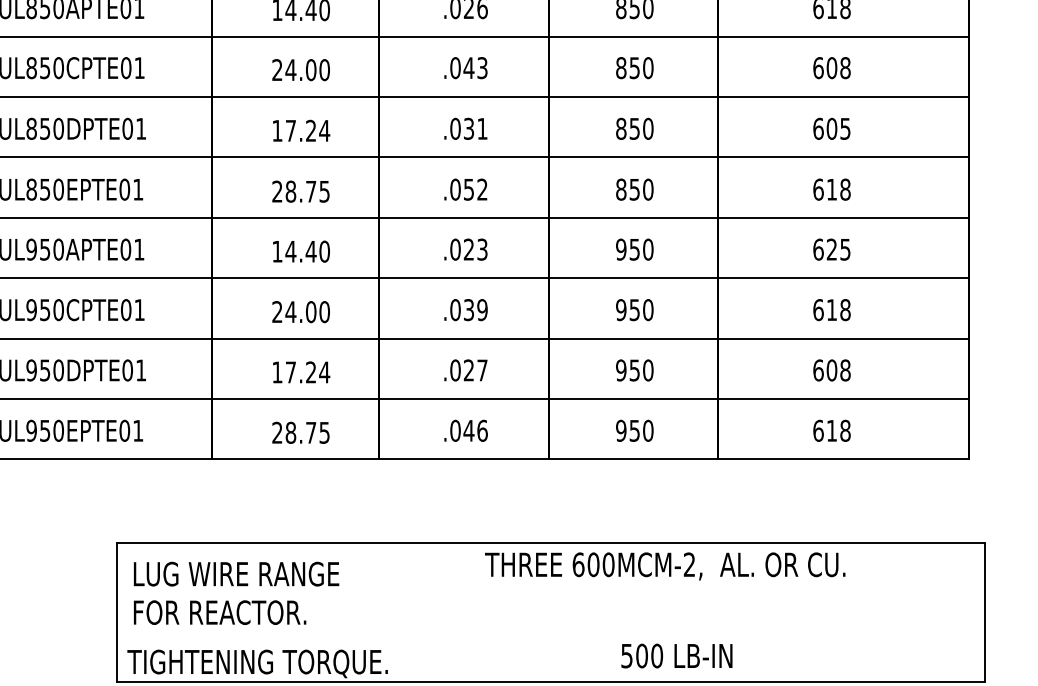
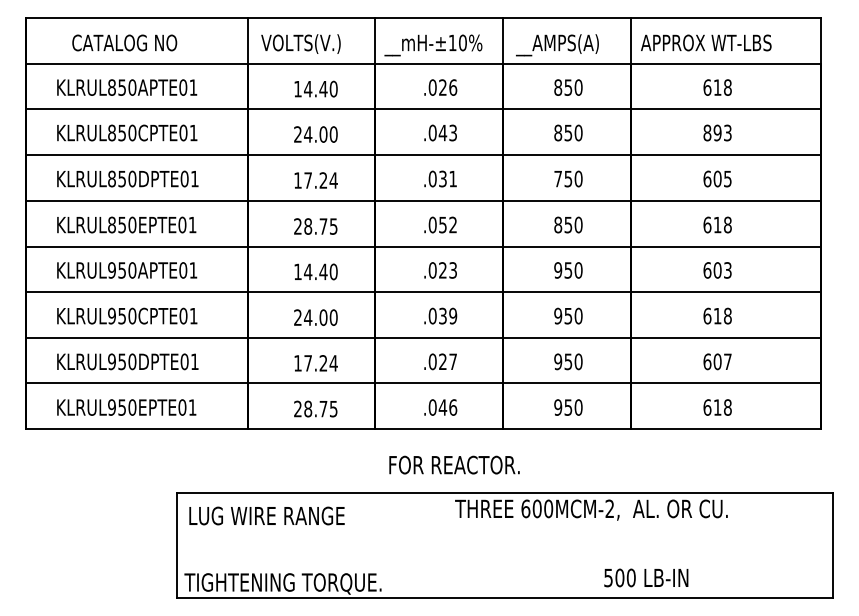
text: (831, 67) -> (717, 132), 608 -> 893
text: (621, 128) -> (558, 178), 850 -> 750
text: (838, 249) -> (722, 270), 625 -> 603
text: (845, 370) -> (727, 361), 608 -> 607
text: (219, 611) -> (454, 464), moved
text: (677, 655) -> (646, 577), moved

